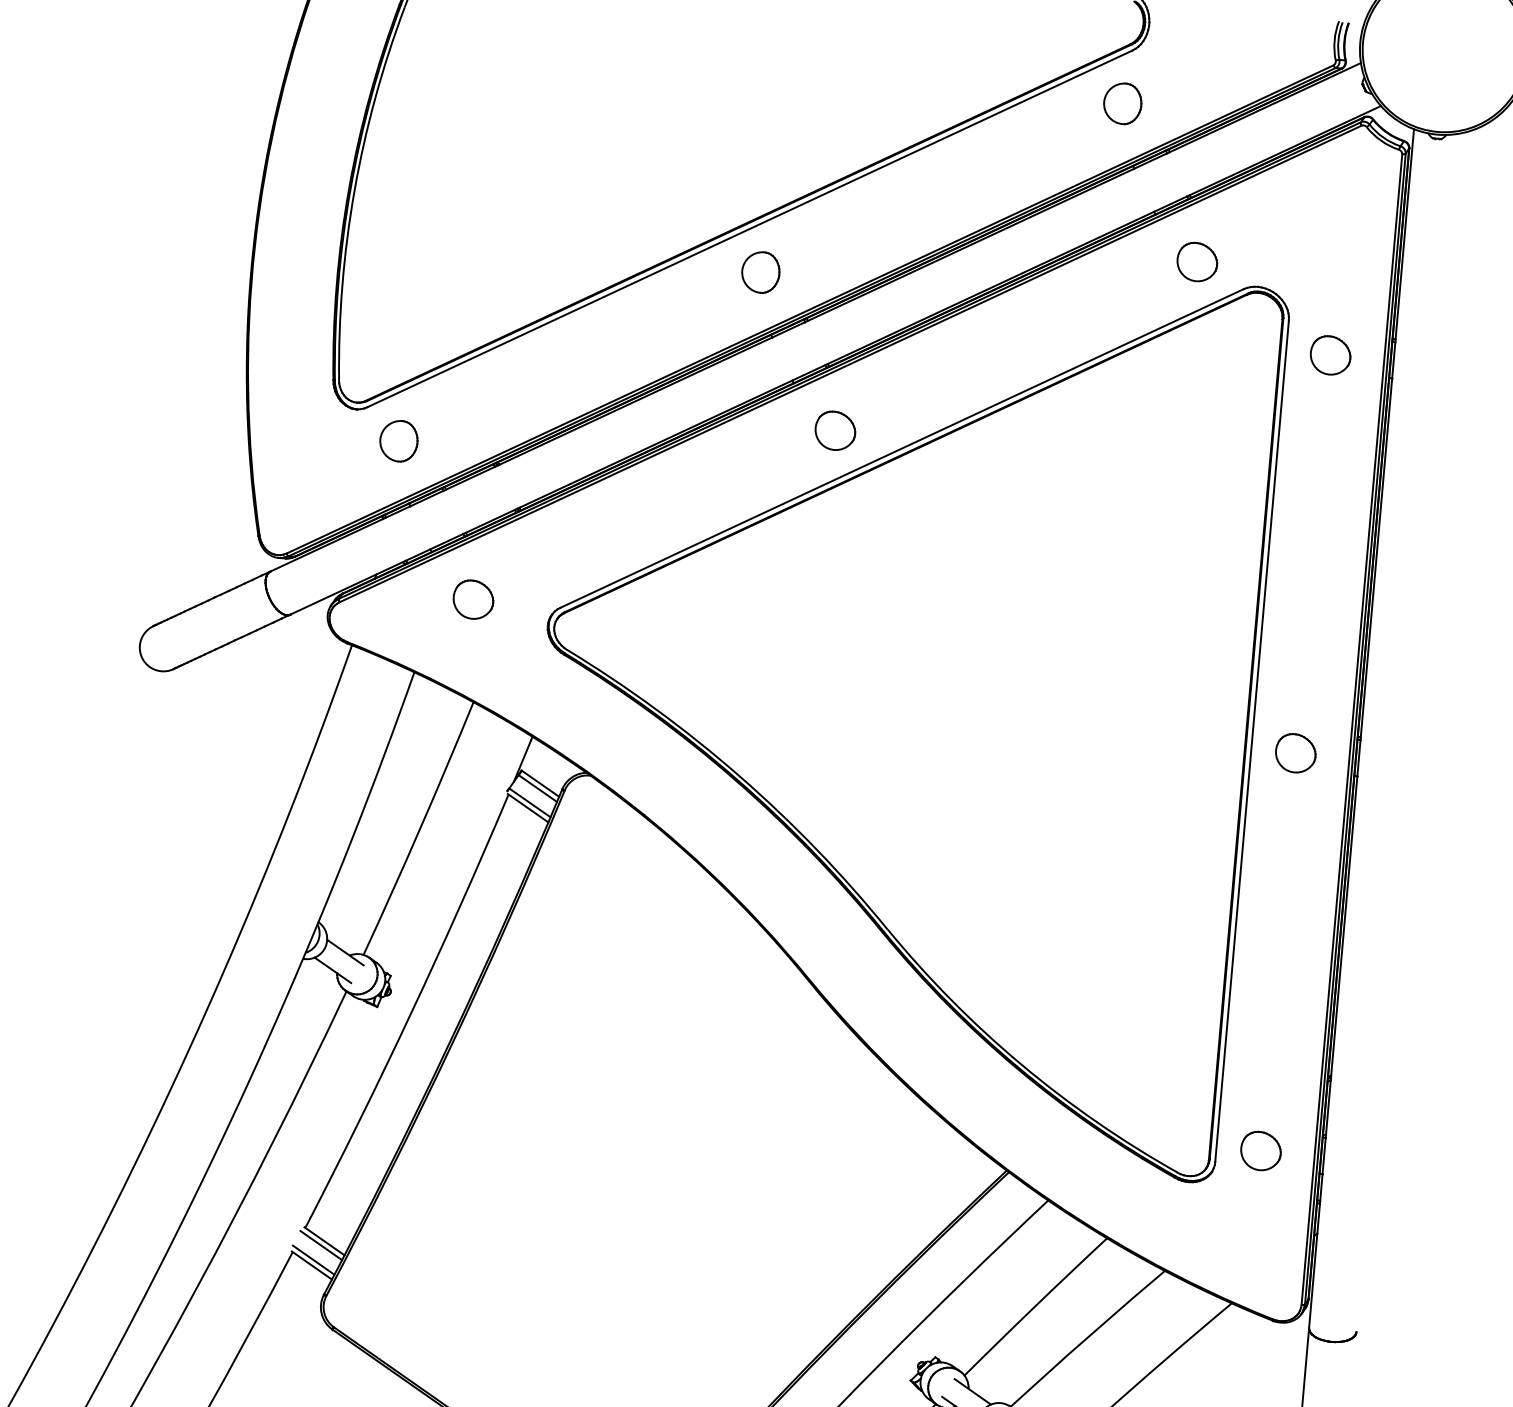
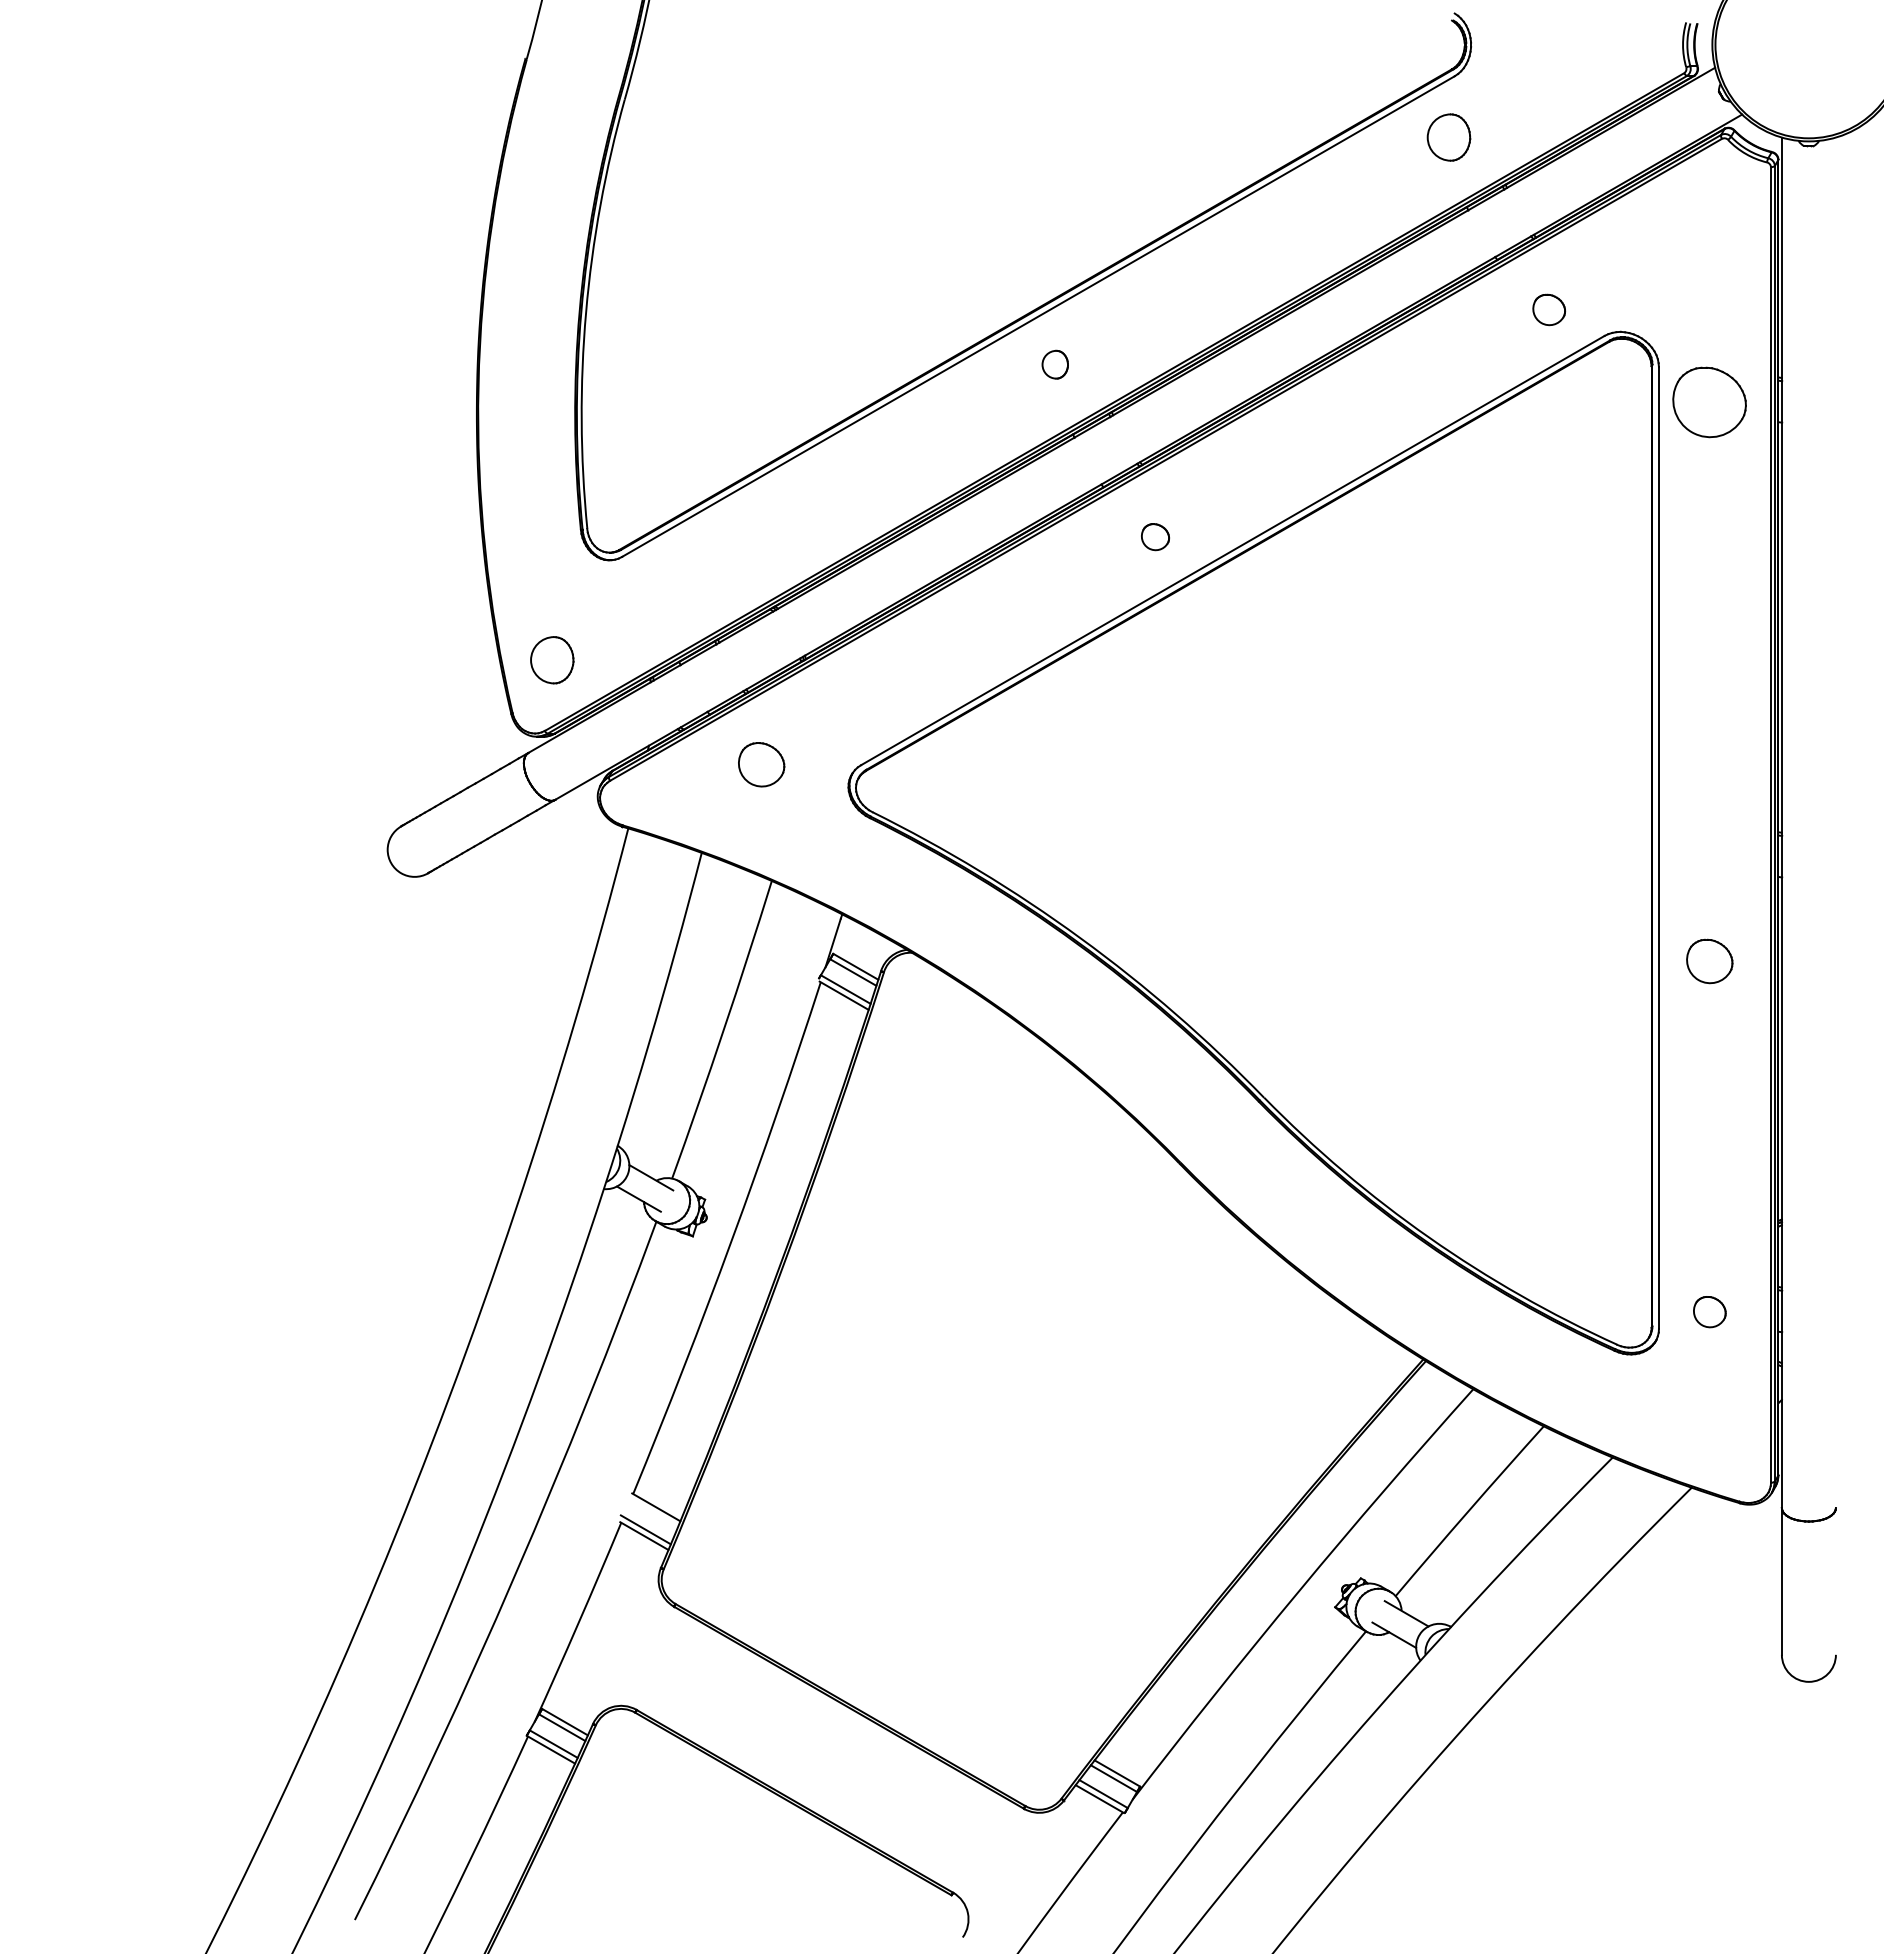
part: (1196, 261) -> (1548, 309), size x0.7
part: (761, 272) -> (1055, 364), size x0.6
part: (1330, 355) -> (1709, 402), size x1.6
part: (835, 430) -> (1155, 536), size x0.6
part: (399, 441) -> (552, 660), moved
part: (1295, 753) -> (1709, 961), moved
part: (1260, 1150) -> (1709, 1311), size x0.7
line: (321, 1245) -> (653, 1512), removed

